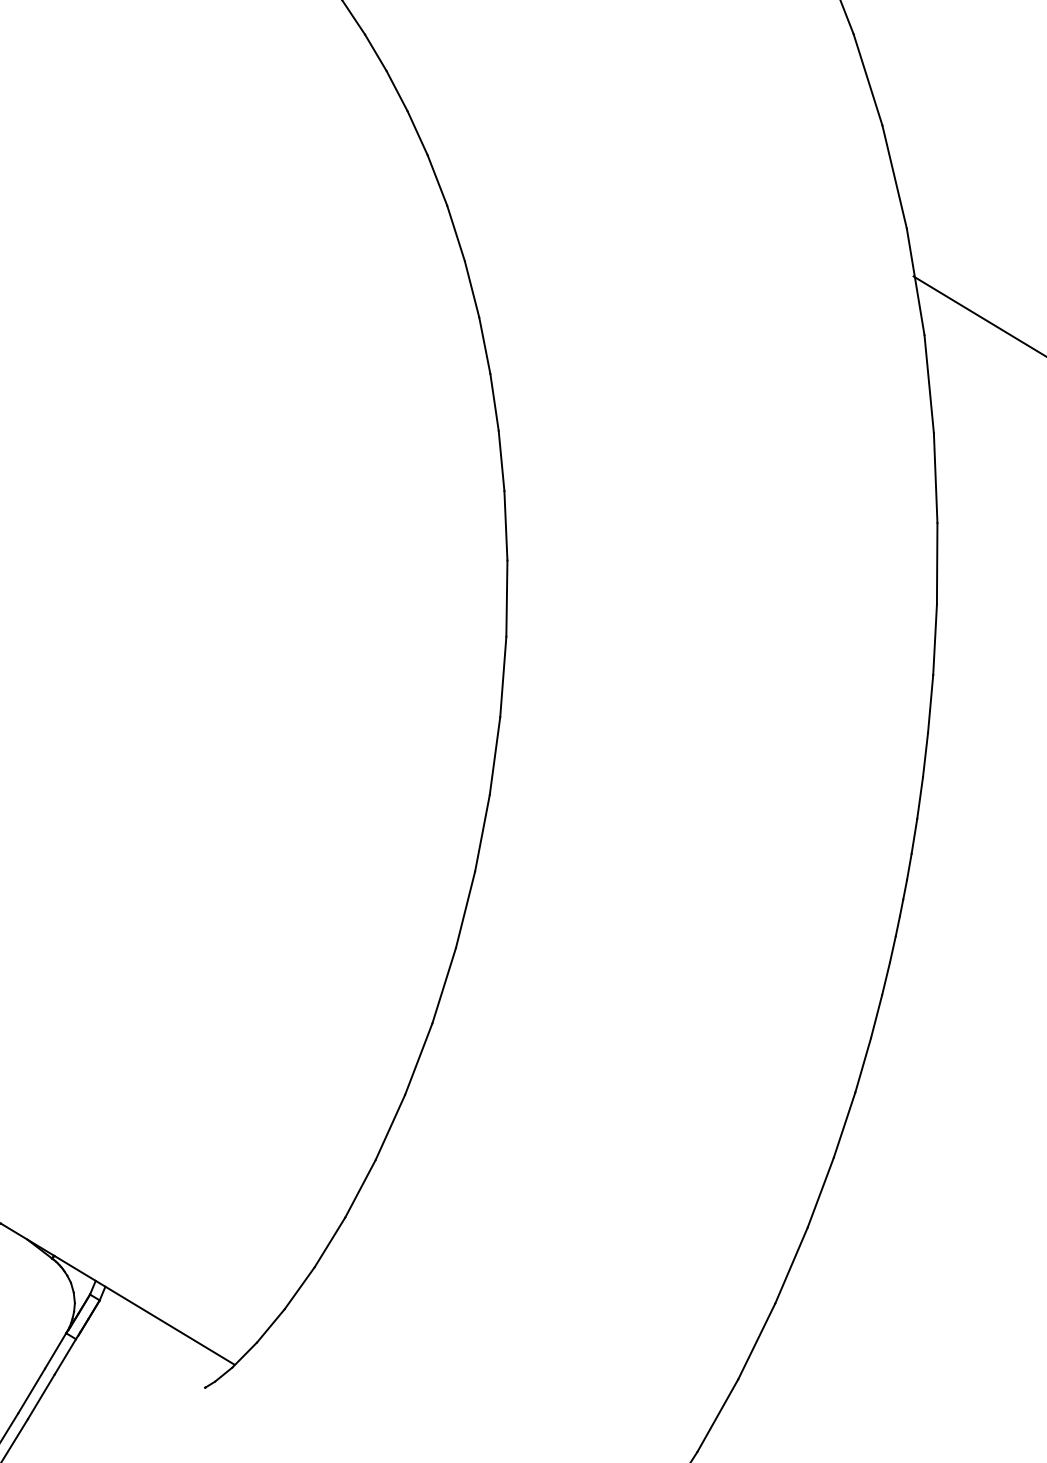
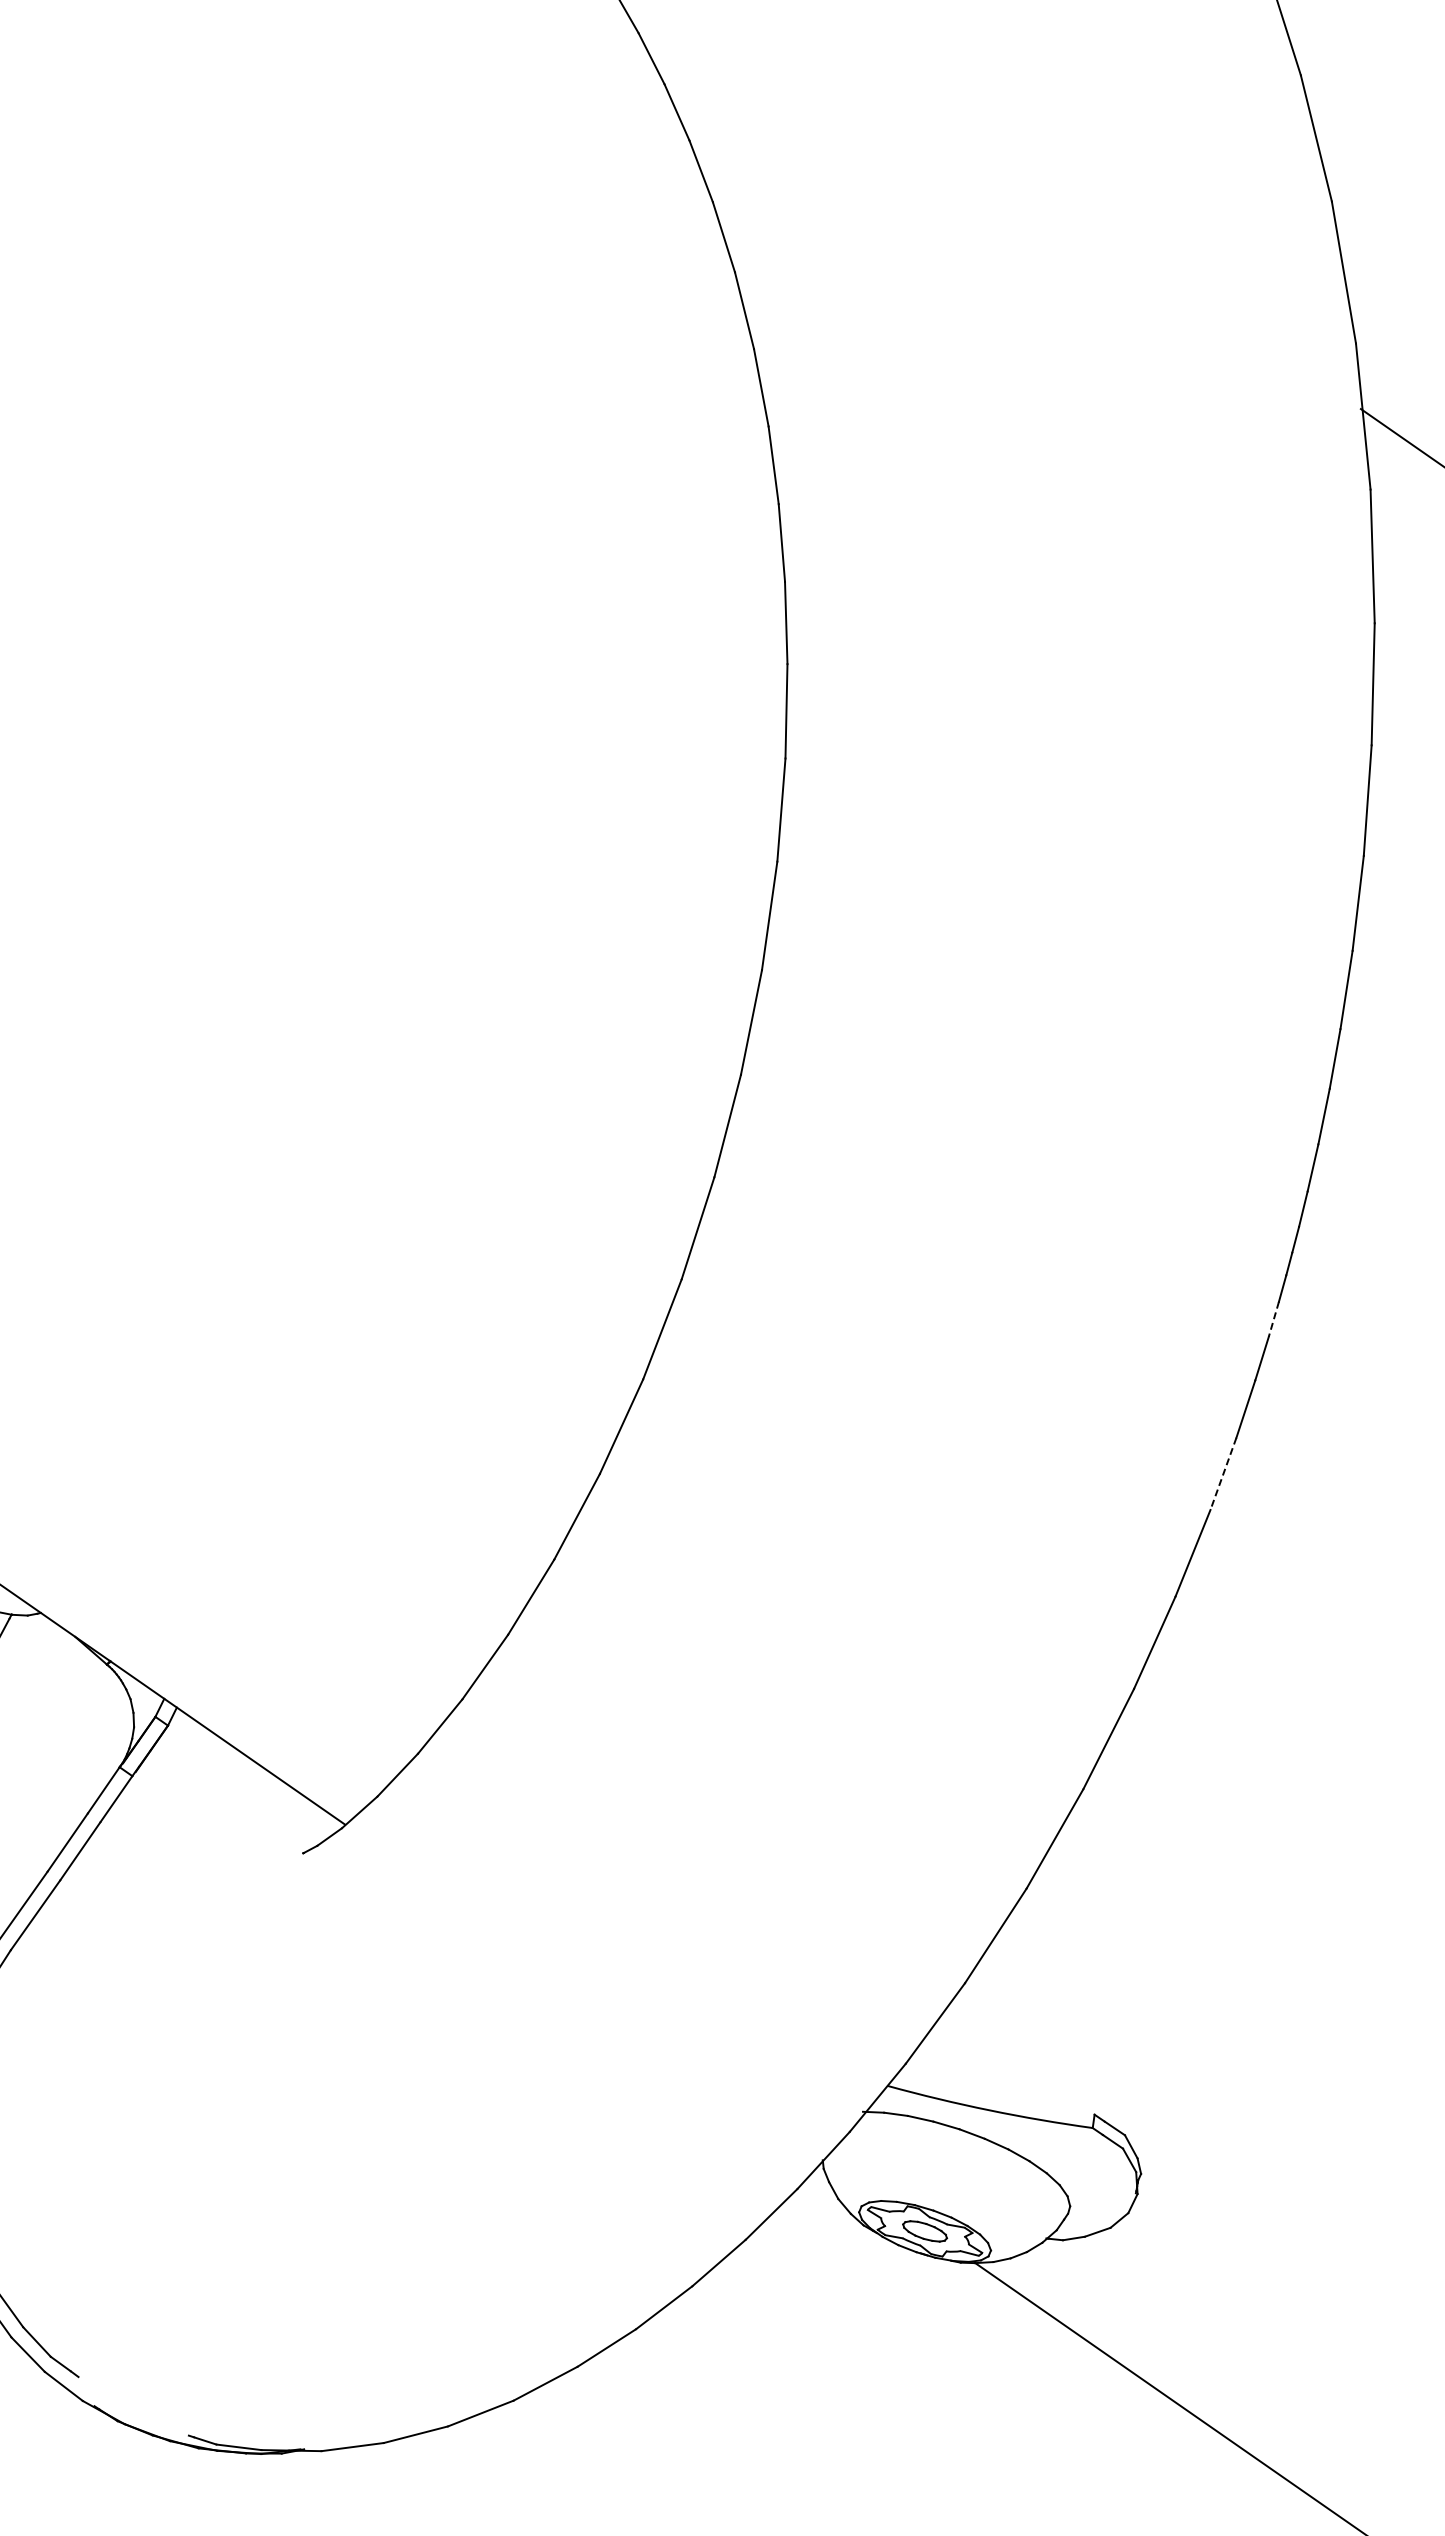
line: (892, 949) -> (1273, 1319), solid -> dashed
line: (863, 1065) -> (1223, 1474), solid -> dashed

